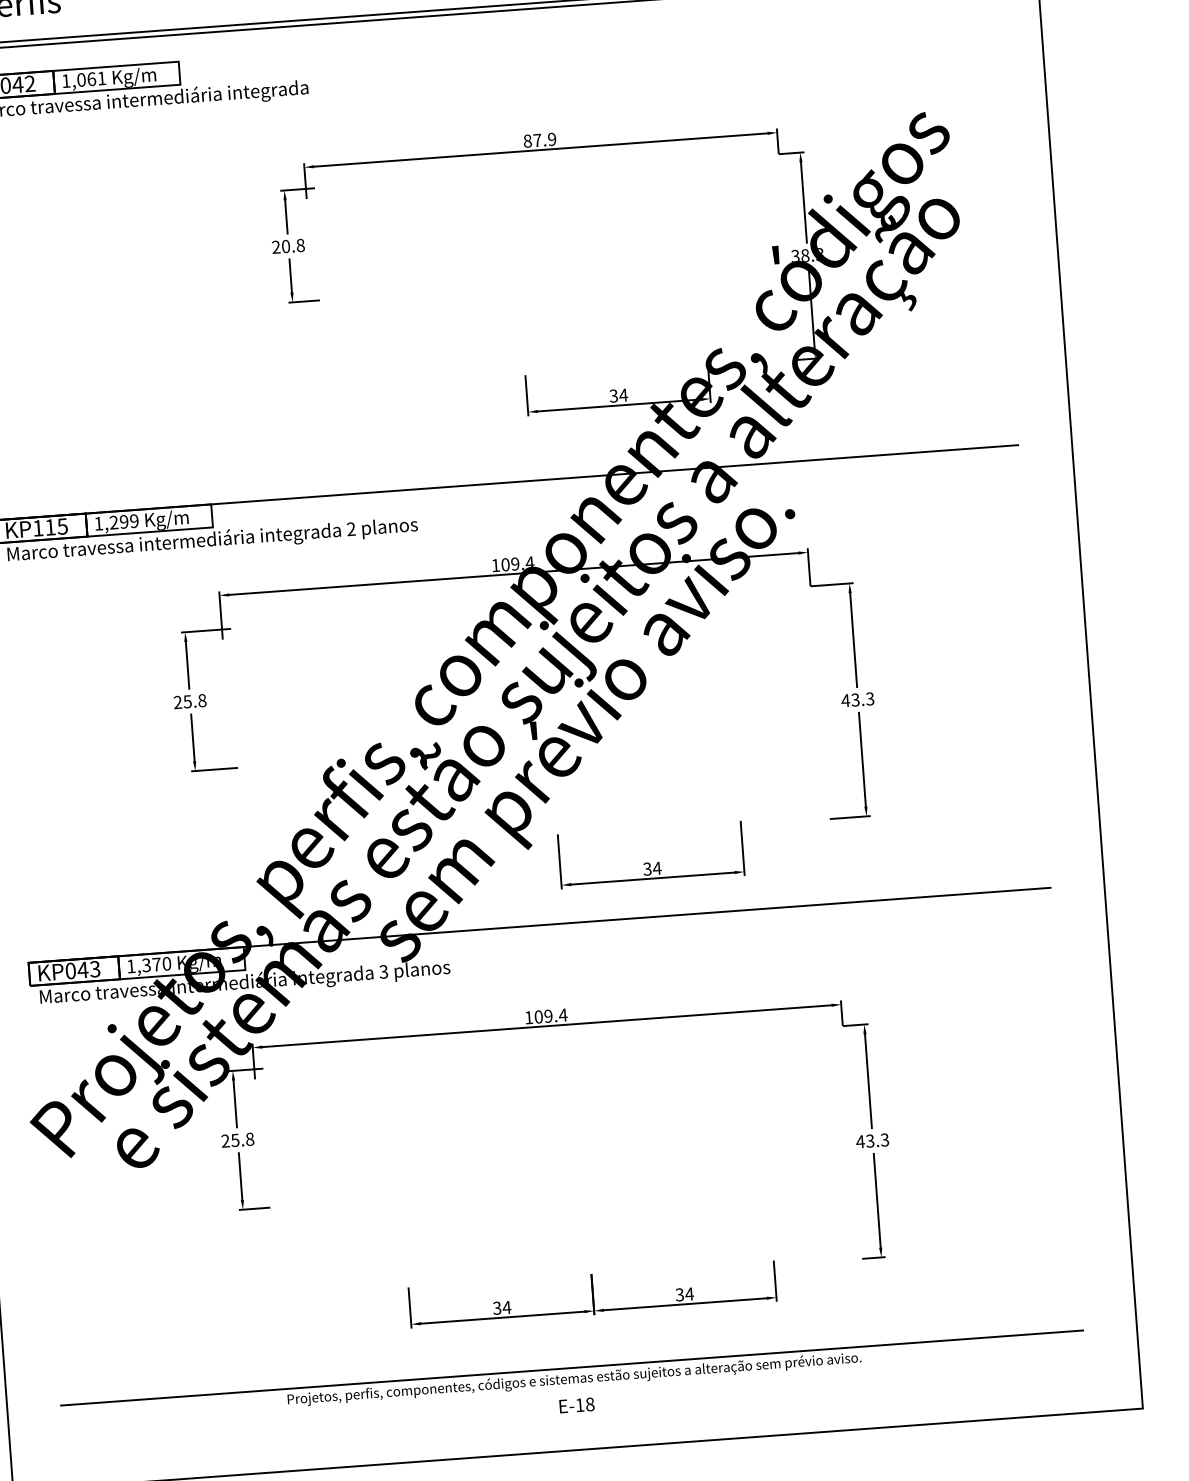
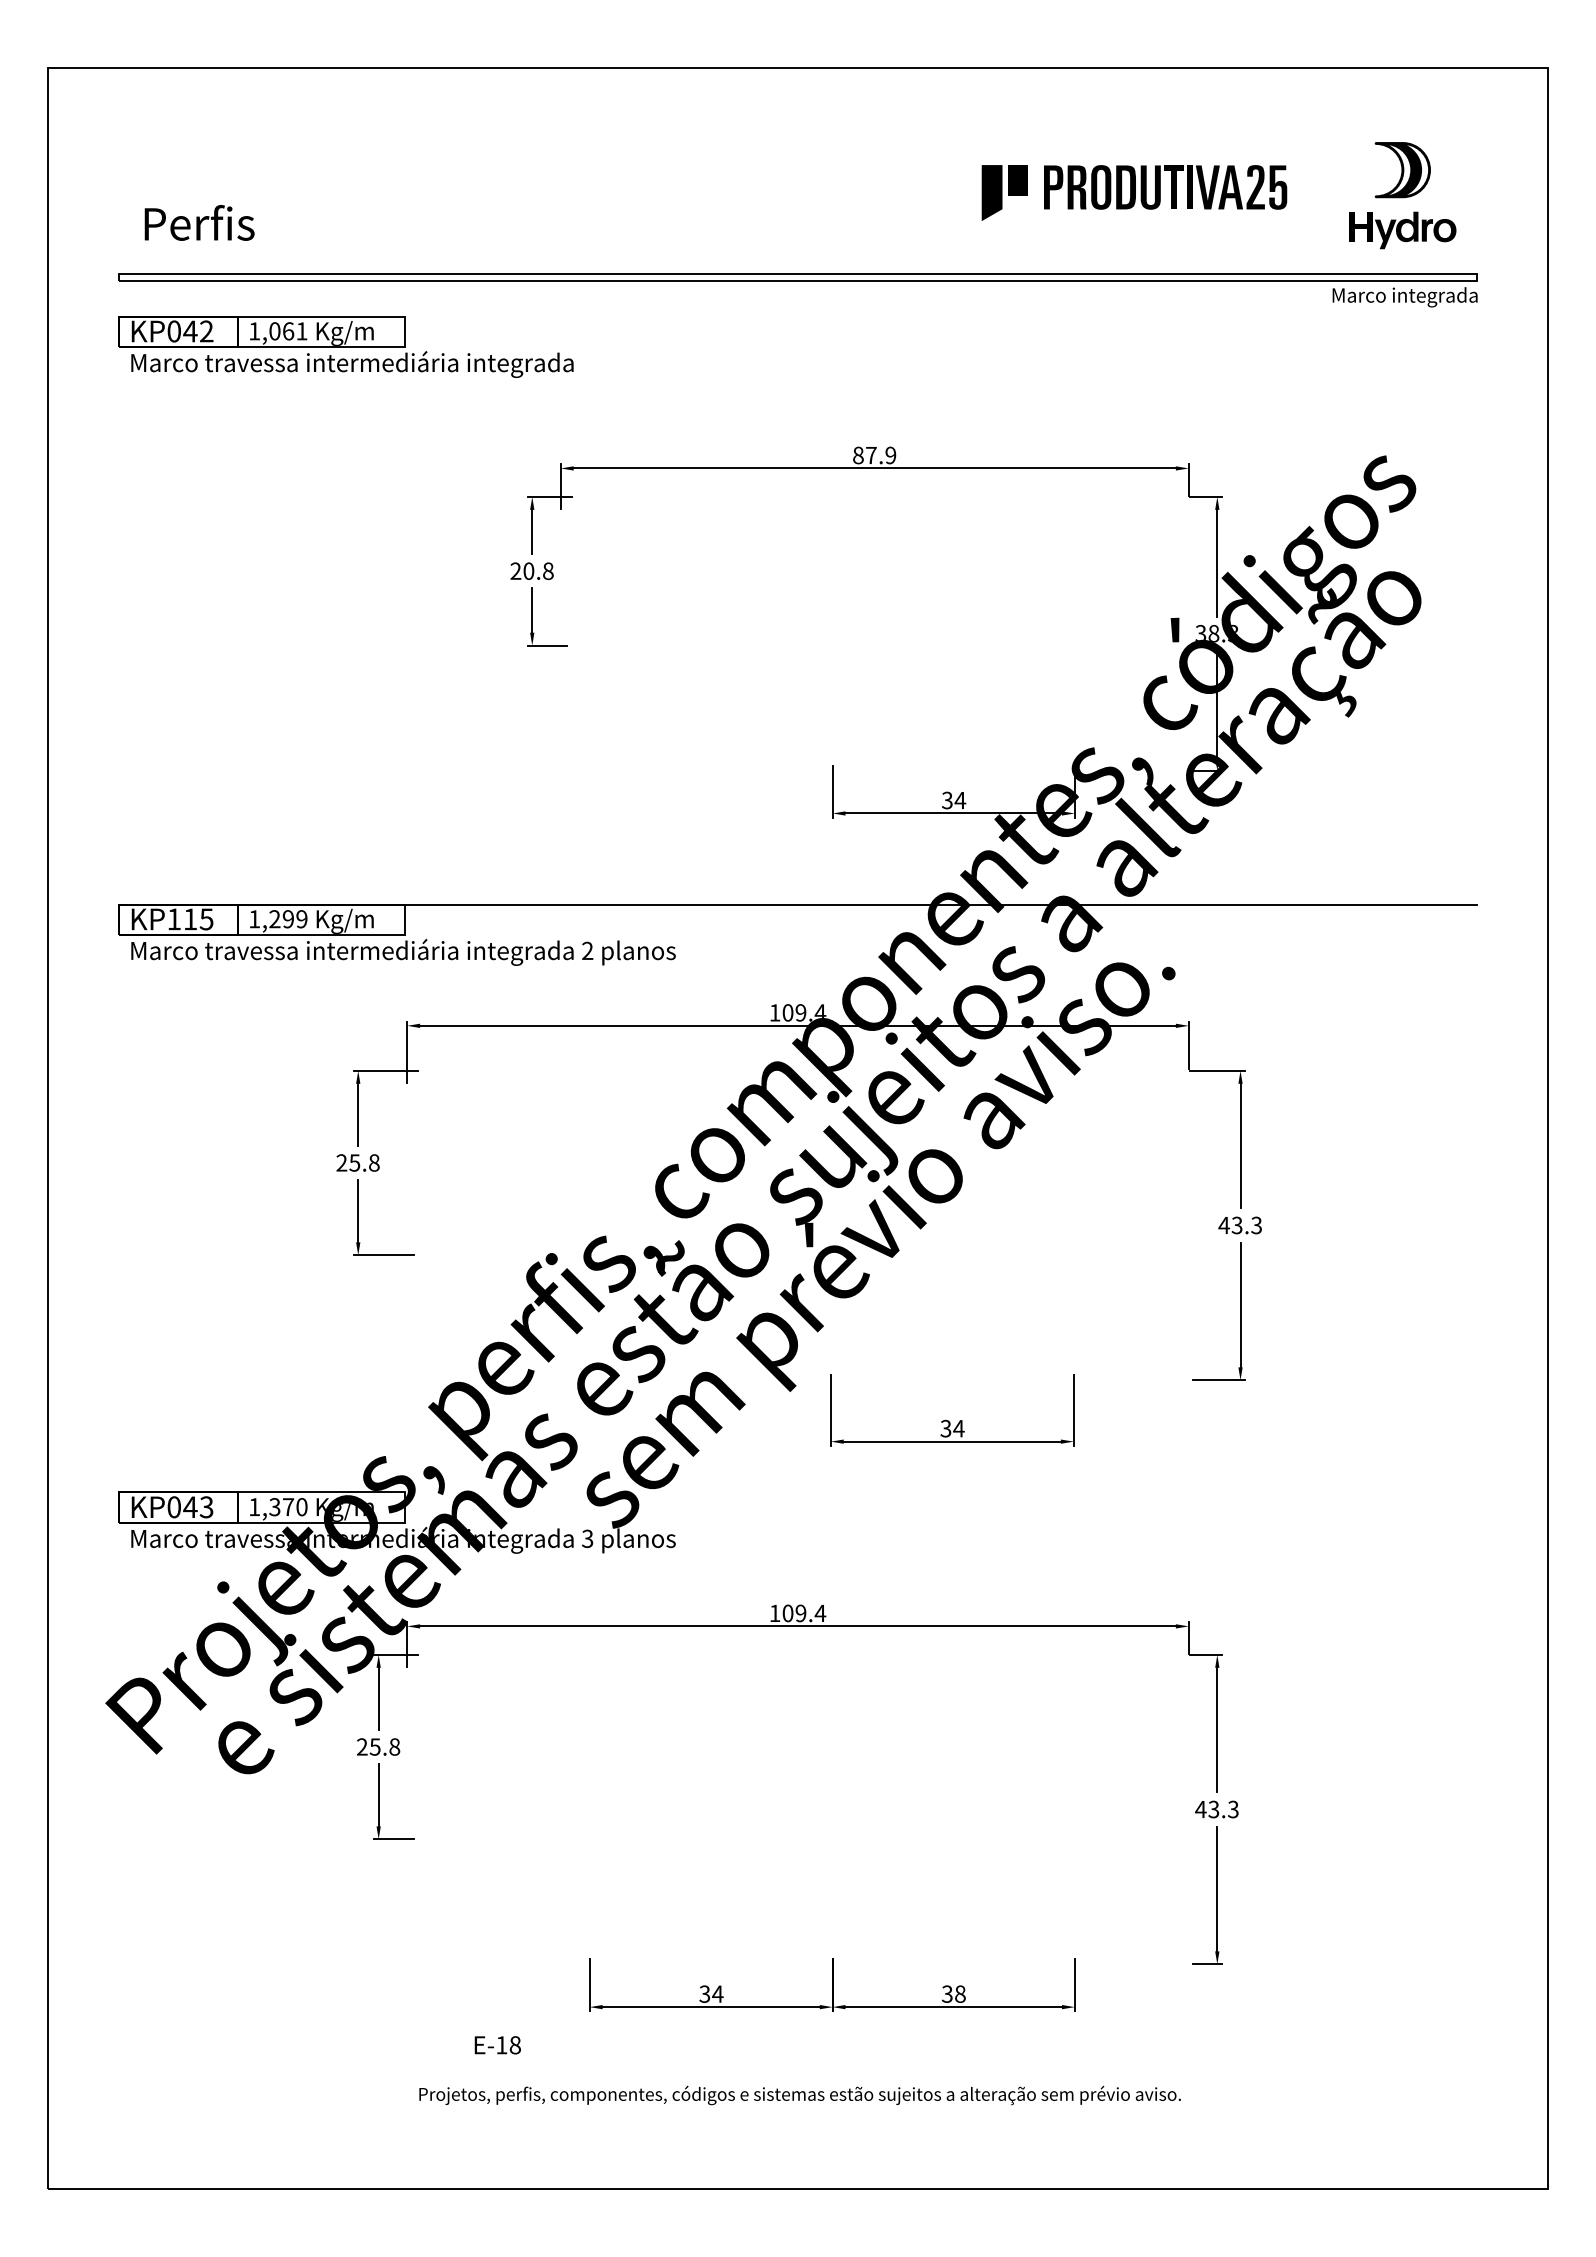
line: (539, 925) -> (797, 1492), removed
text: (689, 1293) -> (960, 1993), 34 -> 38
line: (571, 1368) -> (797, 2080), removed
text: (576, 1405) -> (497, 2045), moved

